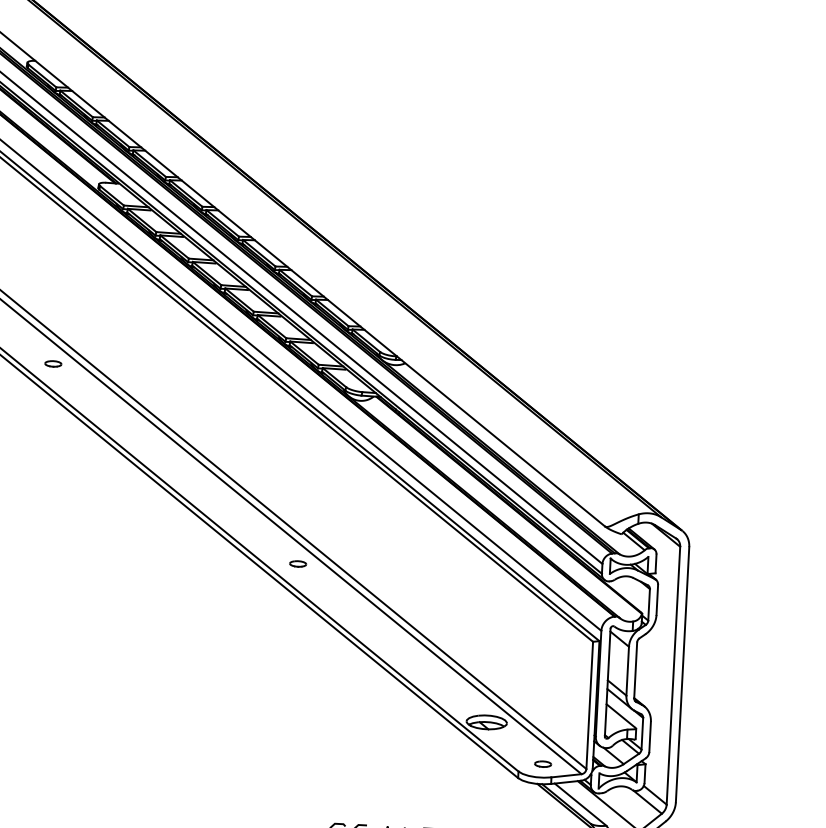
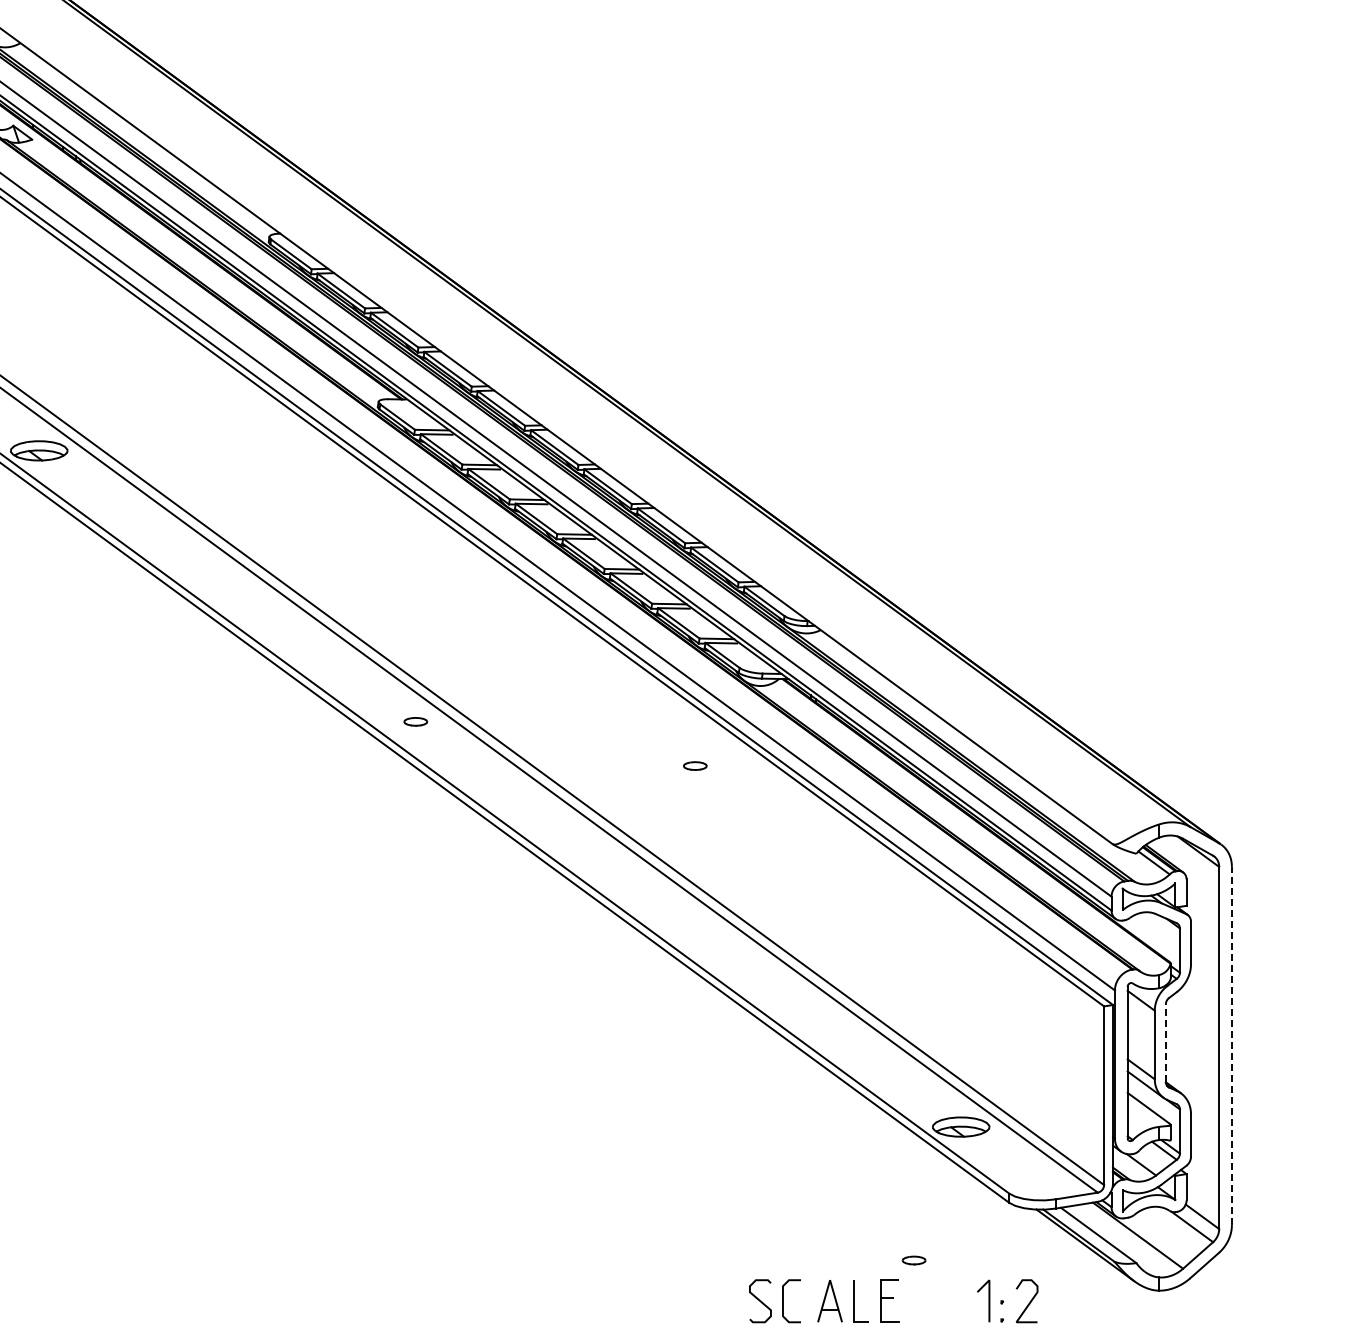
part: (53, 363) -> (415, 721), moved
part: (298, 563) -> (695, 765), moved
line: (635, 669) -> (1165, 1042), solid -> dashed
line: (682, 674) -> (1231, 1045), solid -> dashed
part: (542, 764) -> (913, 1260), moved

